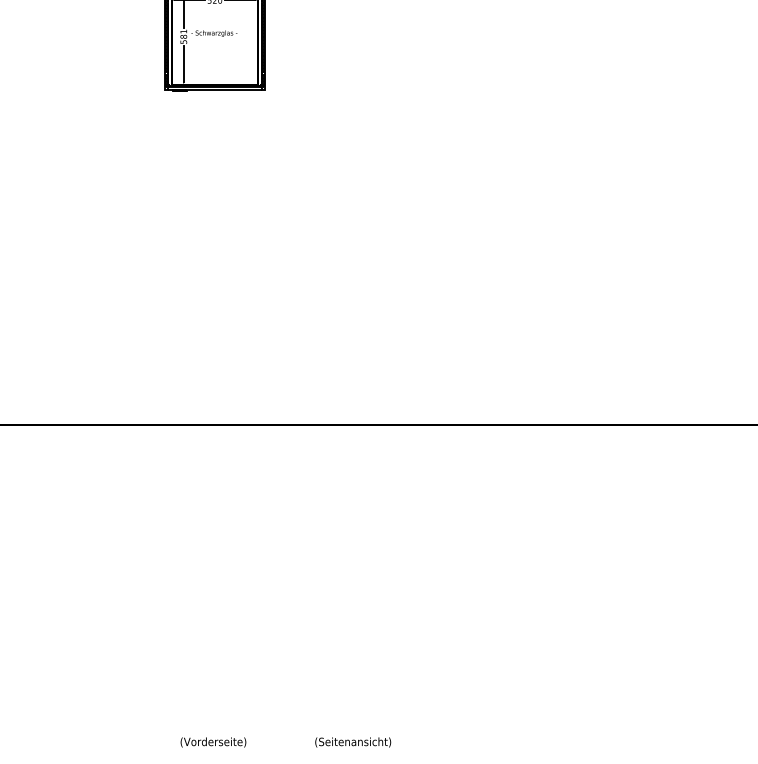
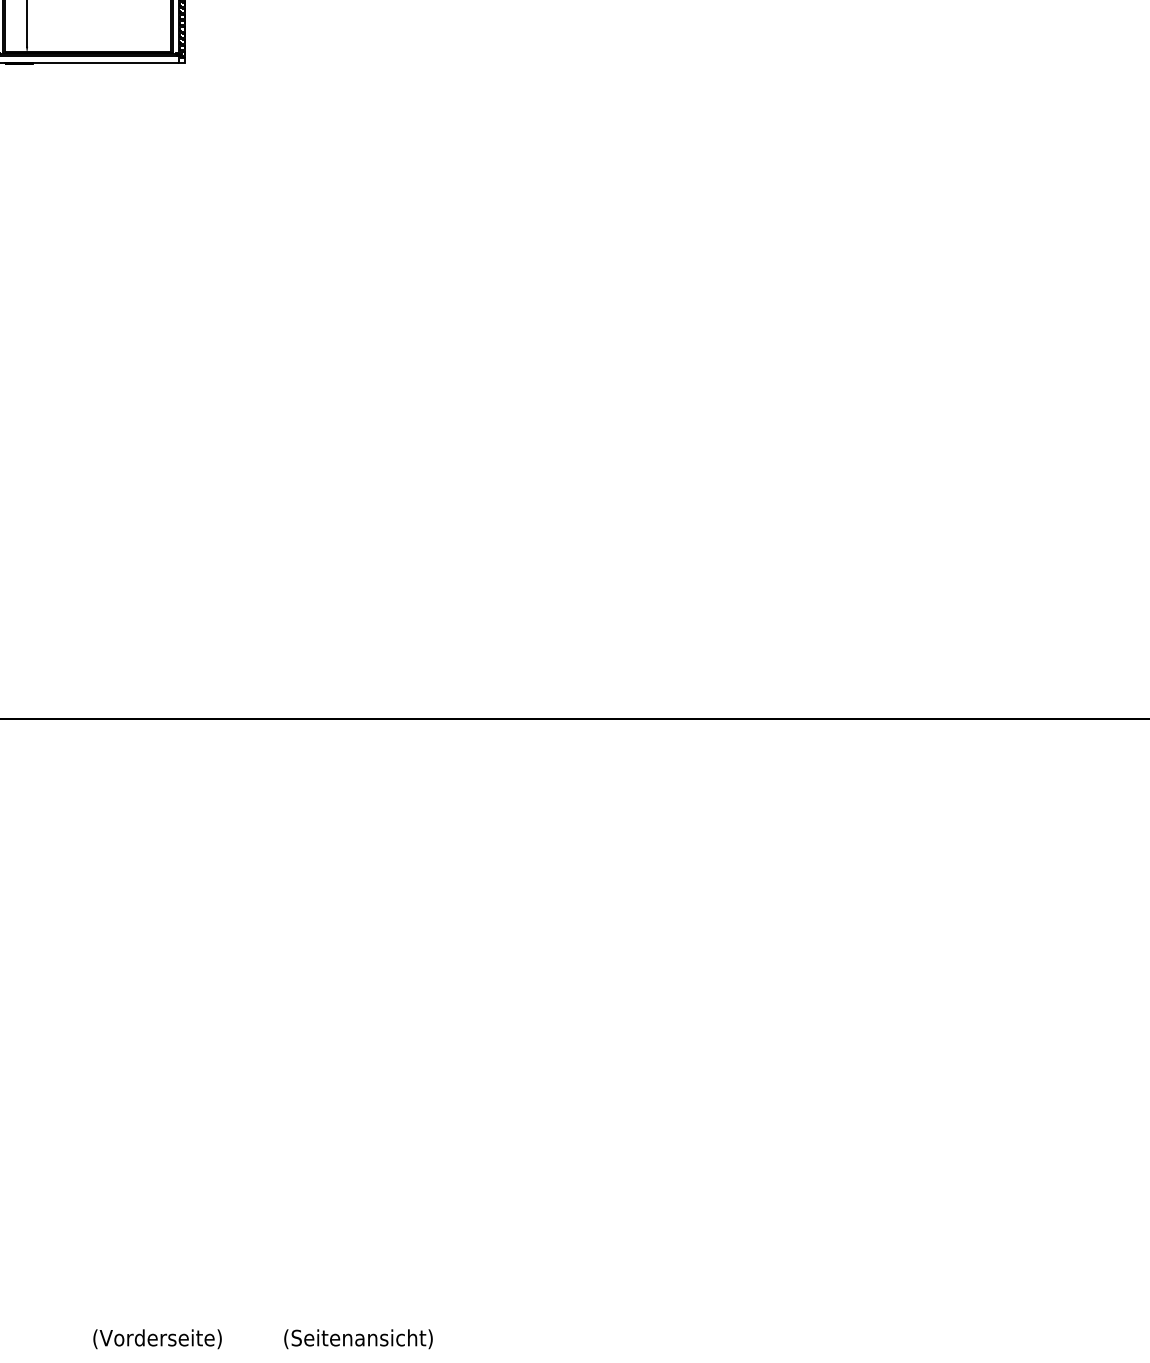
text: (213, 742) -> (157, 1339), moved

